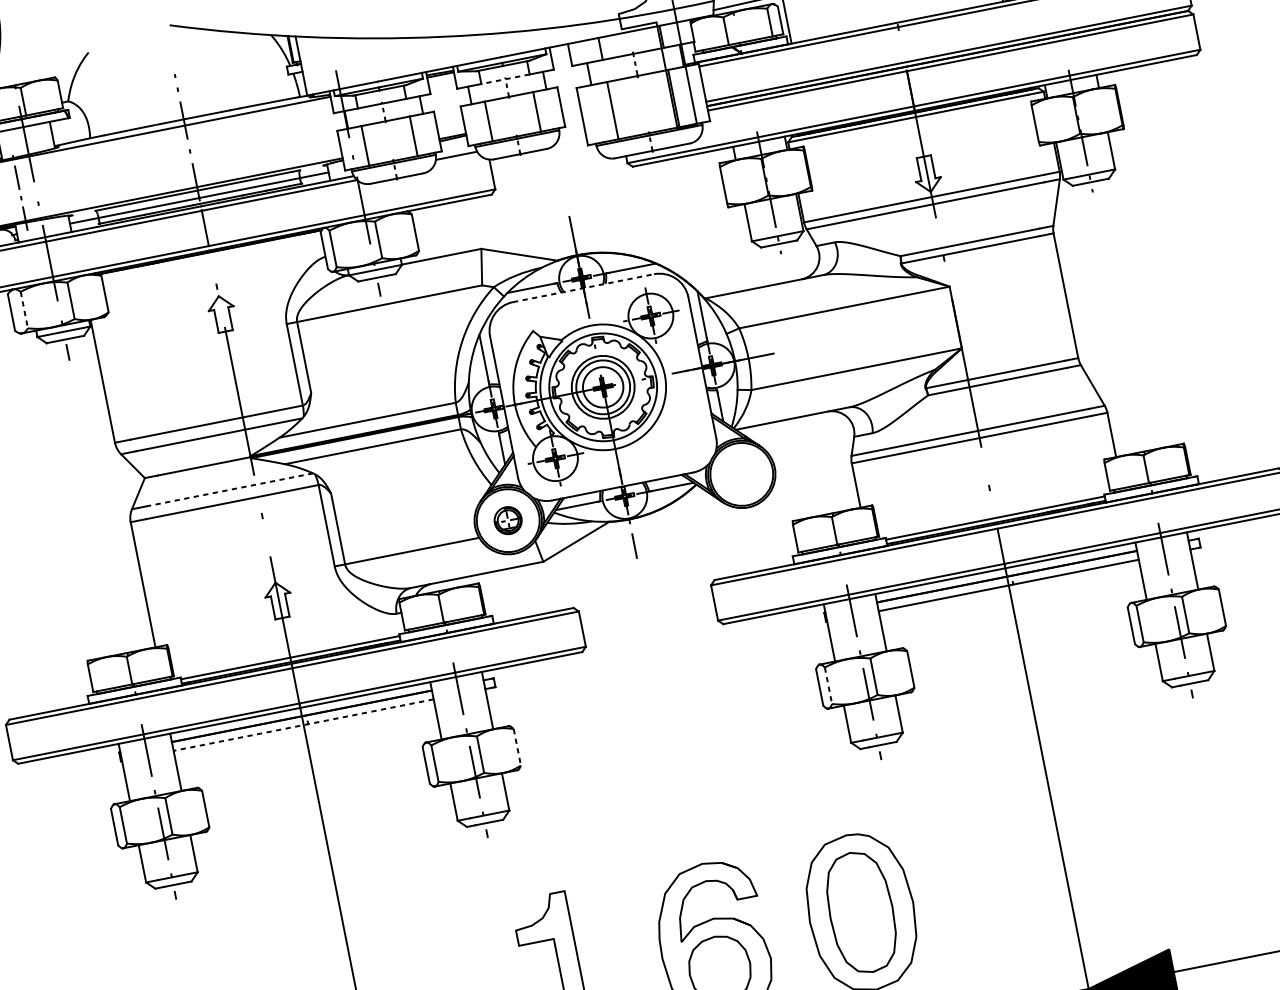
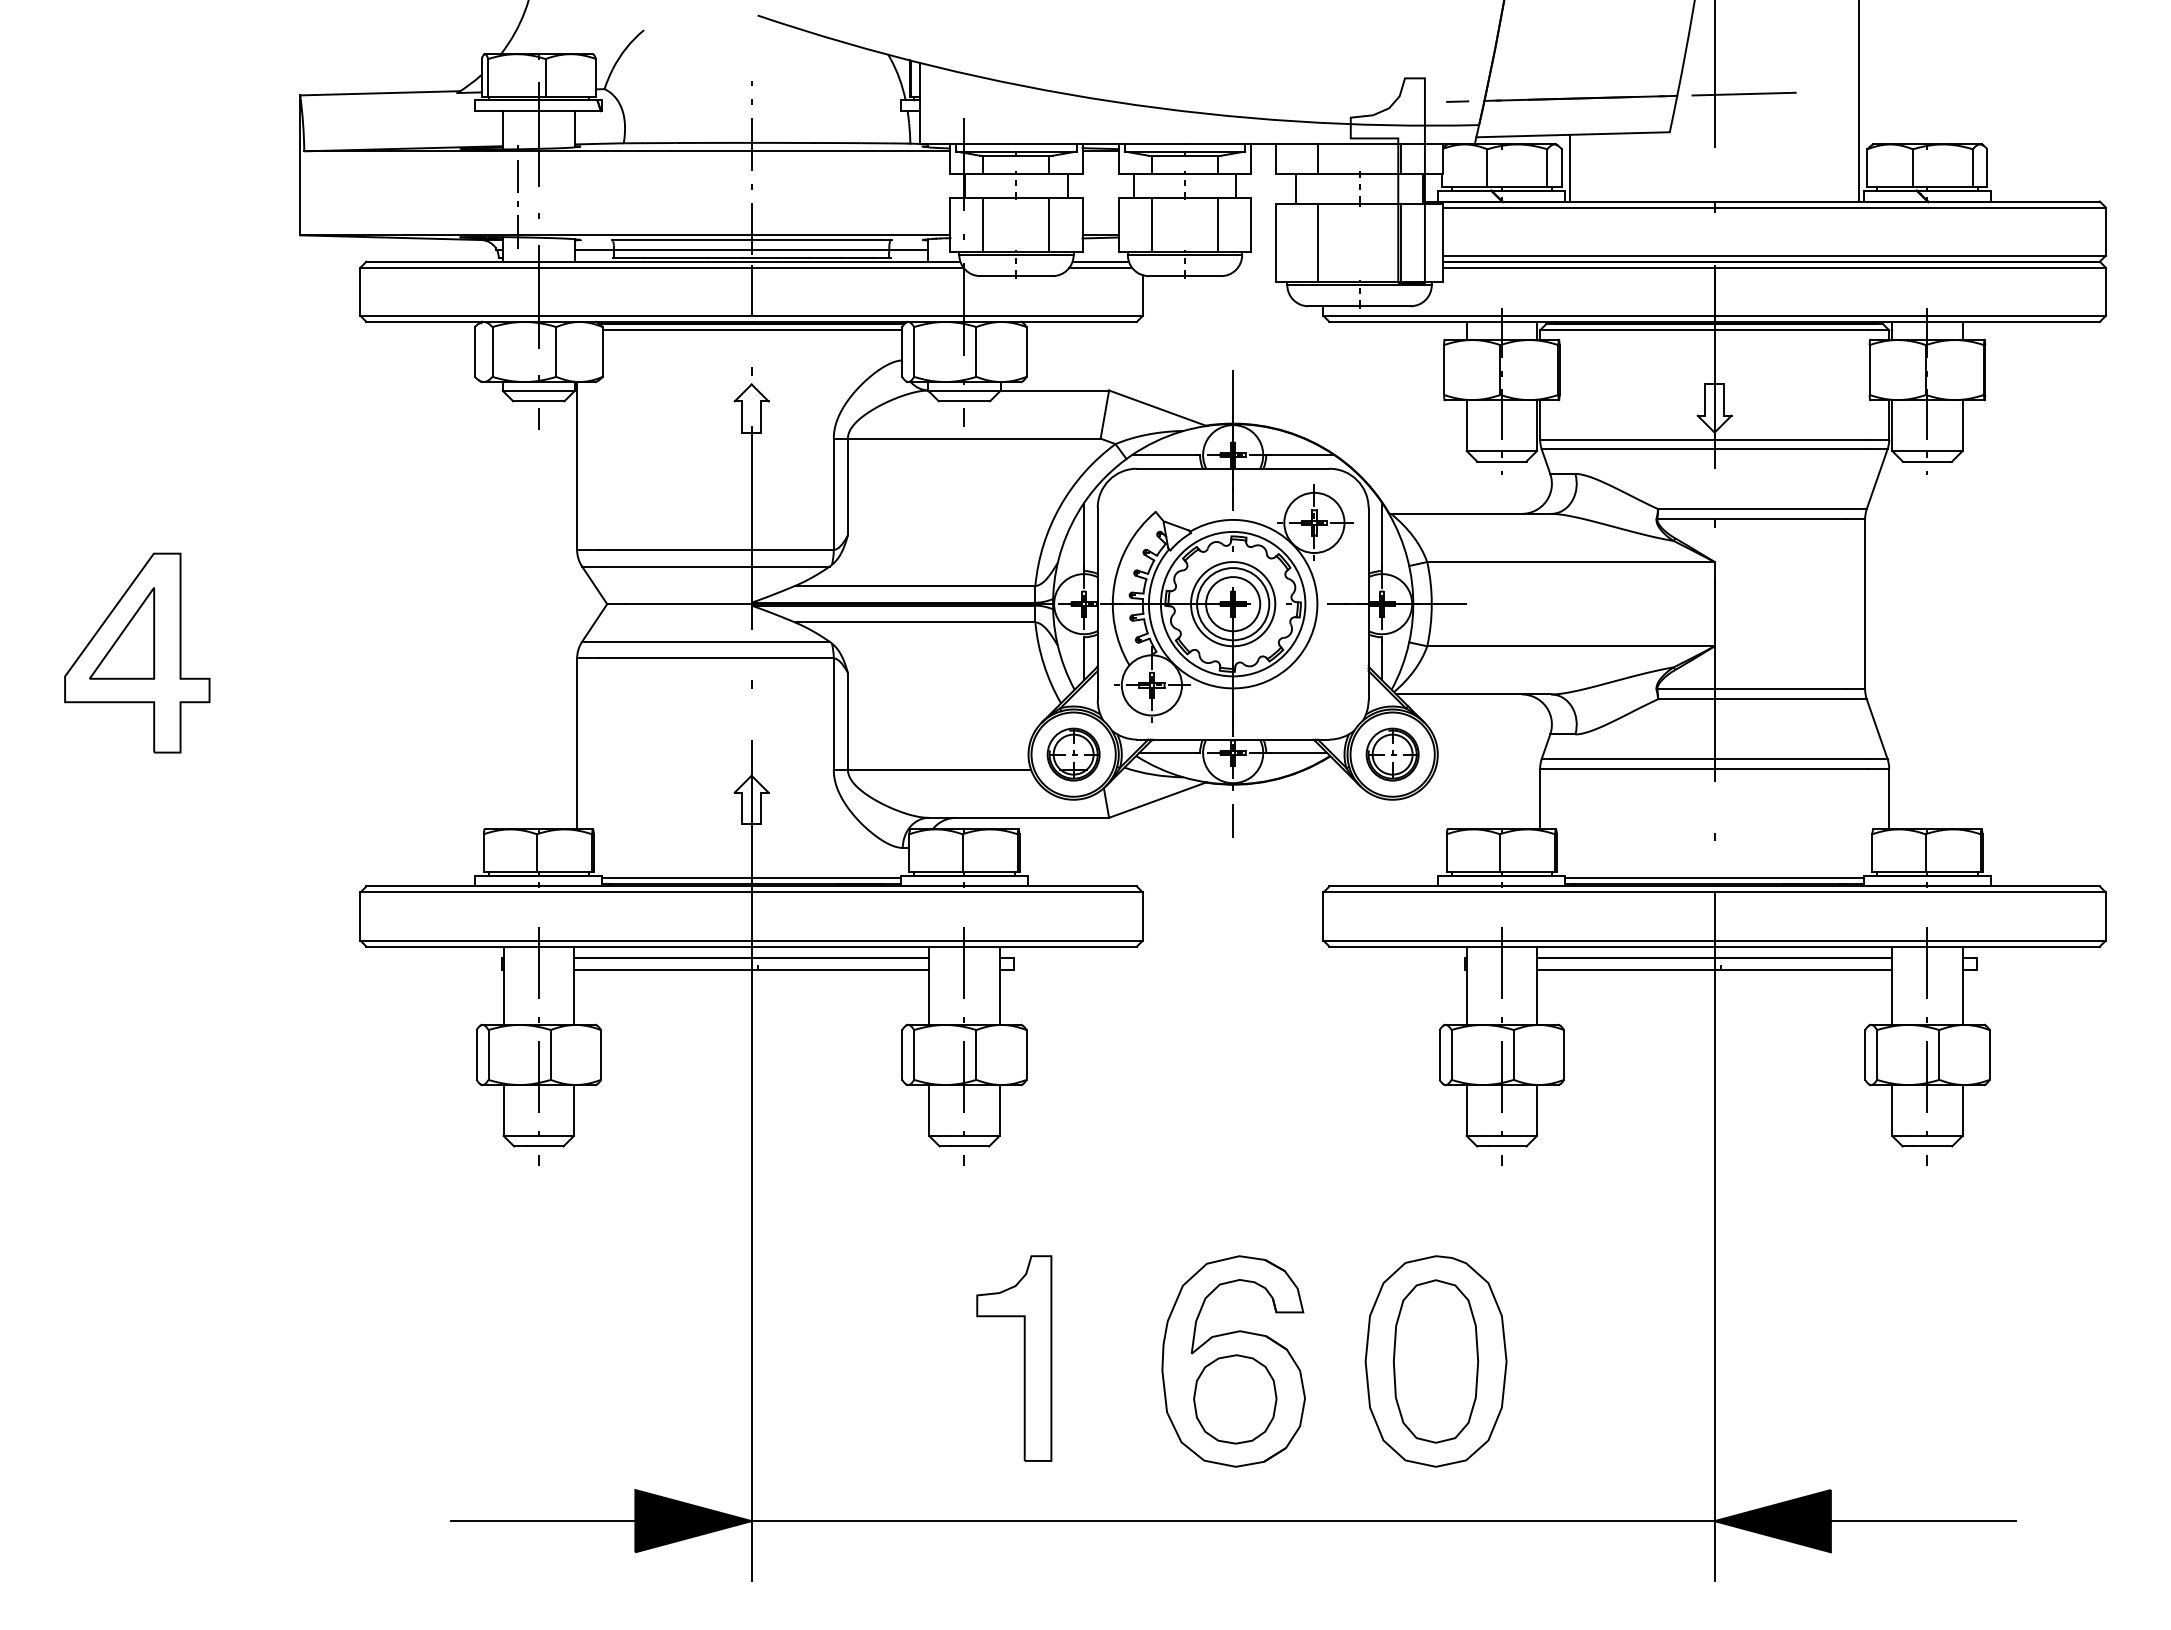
line: (505, 79) -> (1184, 173), dashed -> solid
line: (457, 160) -> (1100, 267), added
line: (211, 256) -> (752, 330), added
line: (583, 287) -> (1233, 468), dashed -> solid
line: (24, 310) -> (492, 352), dashed -> solid
part: (741, 474) -> (1392, 754), added
line: (229, 489) -> (715, 641), dashed -> solid
part: (508, 520) -> (1073, 754), size x1.43
line: (828, 686) -> (1451, 1055), dashed -> solid
line: (303, 725) -> (751, 970), dashed -> solid
line: (517, 747) -> (1026, 1055), dashed -> solid

